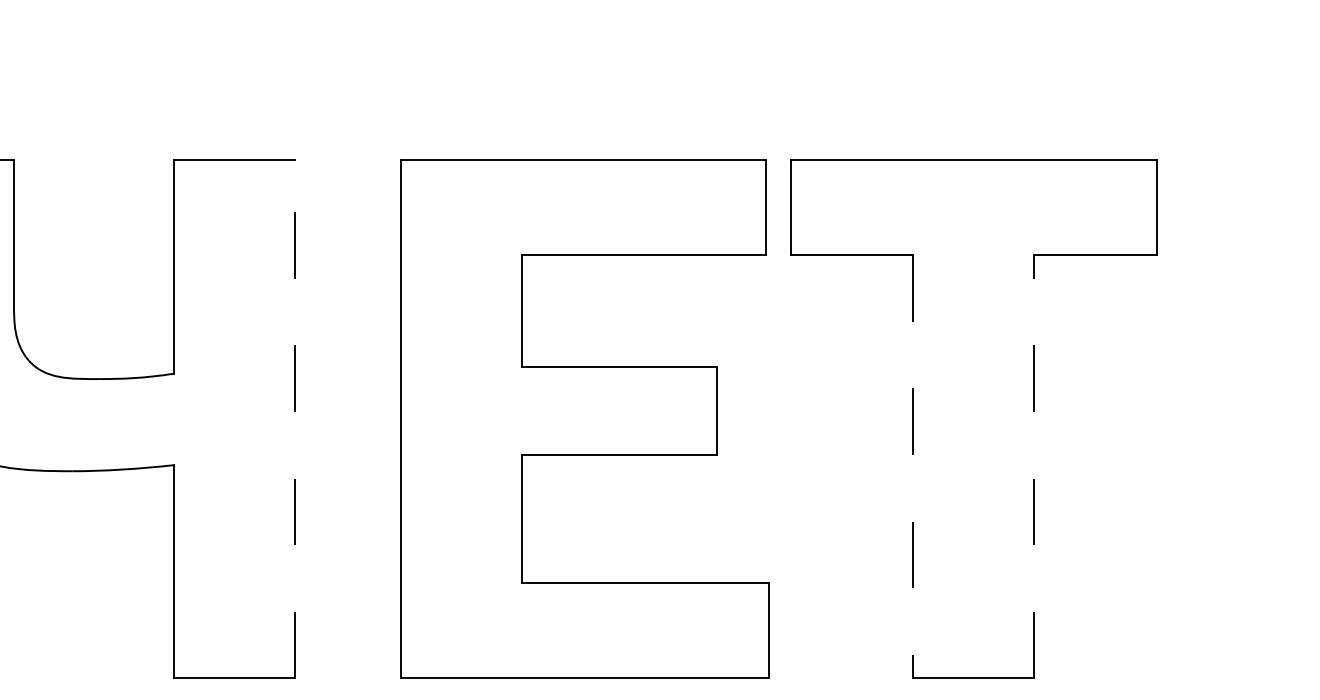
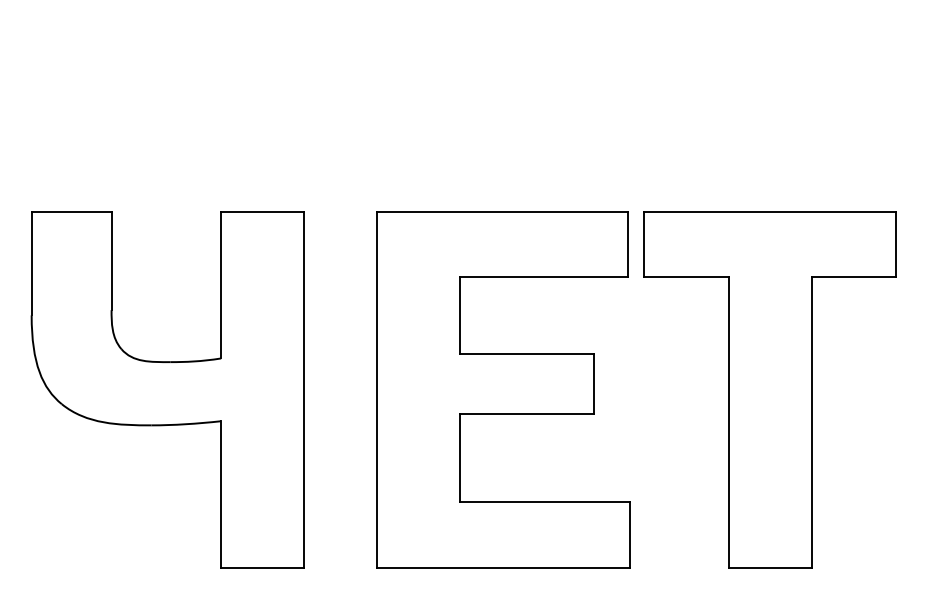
line: (295, 418) -> (304, 389), dashed -> solid
line: (1034, 465) -> (811, 421), dashed -> solid
line: (913, 467) -> (728, 422), dashed -> solid

